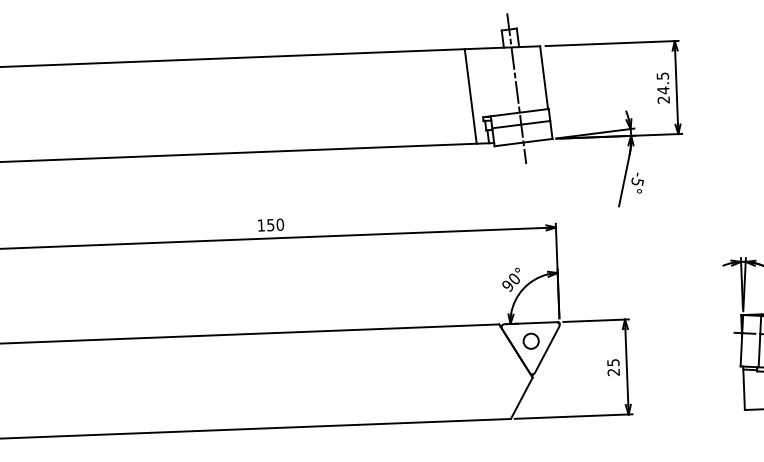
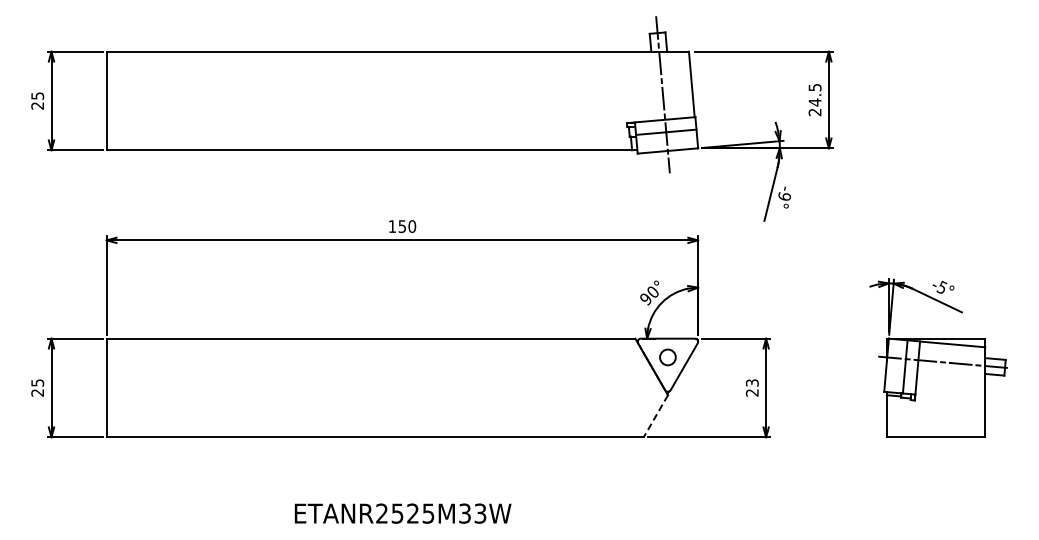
line: (470, 95) -> (614, 100), removed
text: (637, 181) -> (784, 195), -5° -> -9°
text: (612, 362) -> (751, 382), 25 -> 23
line: (521, 398) -> (655, 416), solid -> dashed

